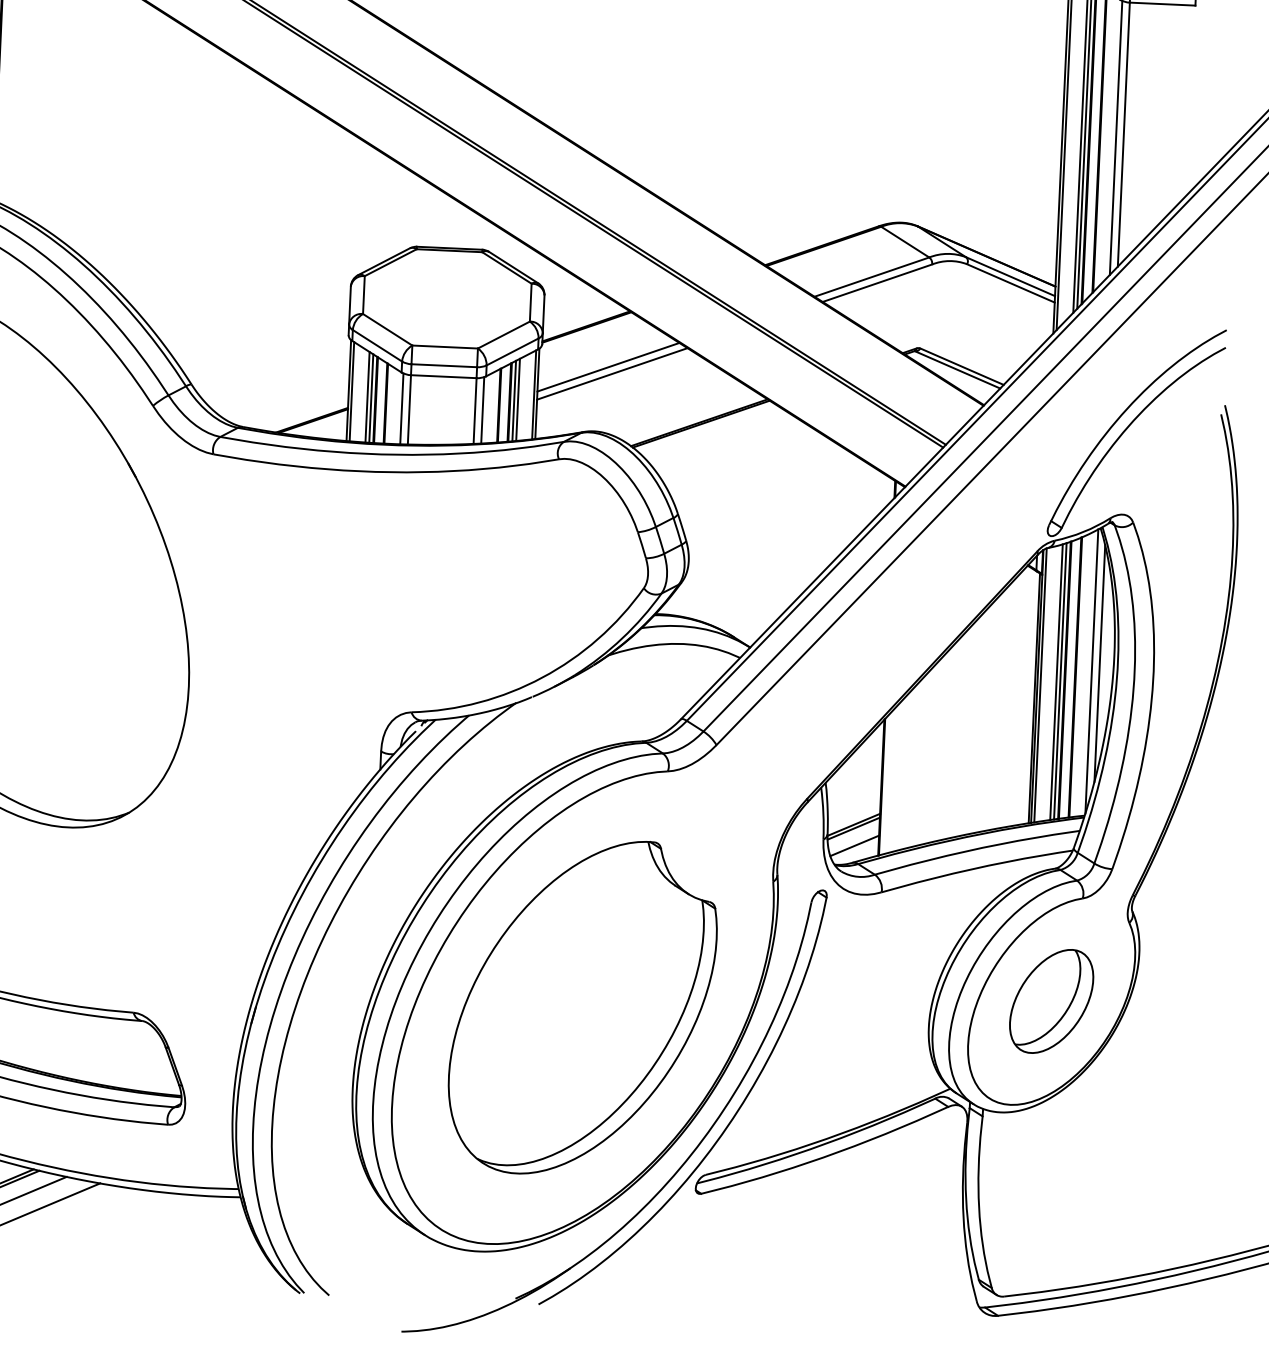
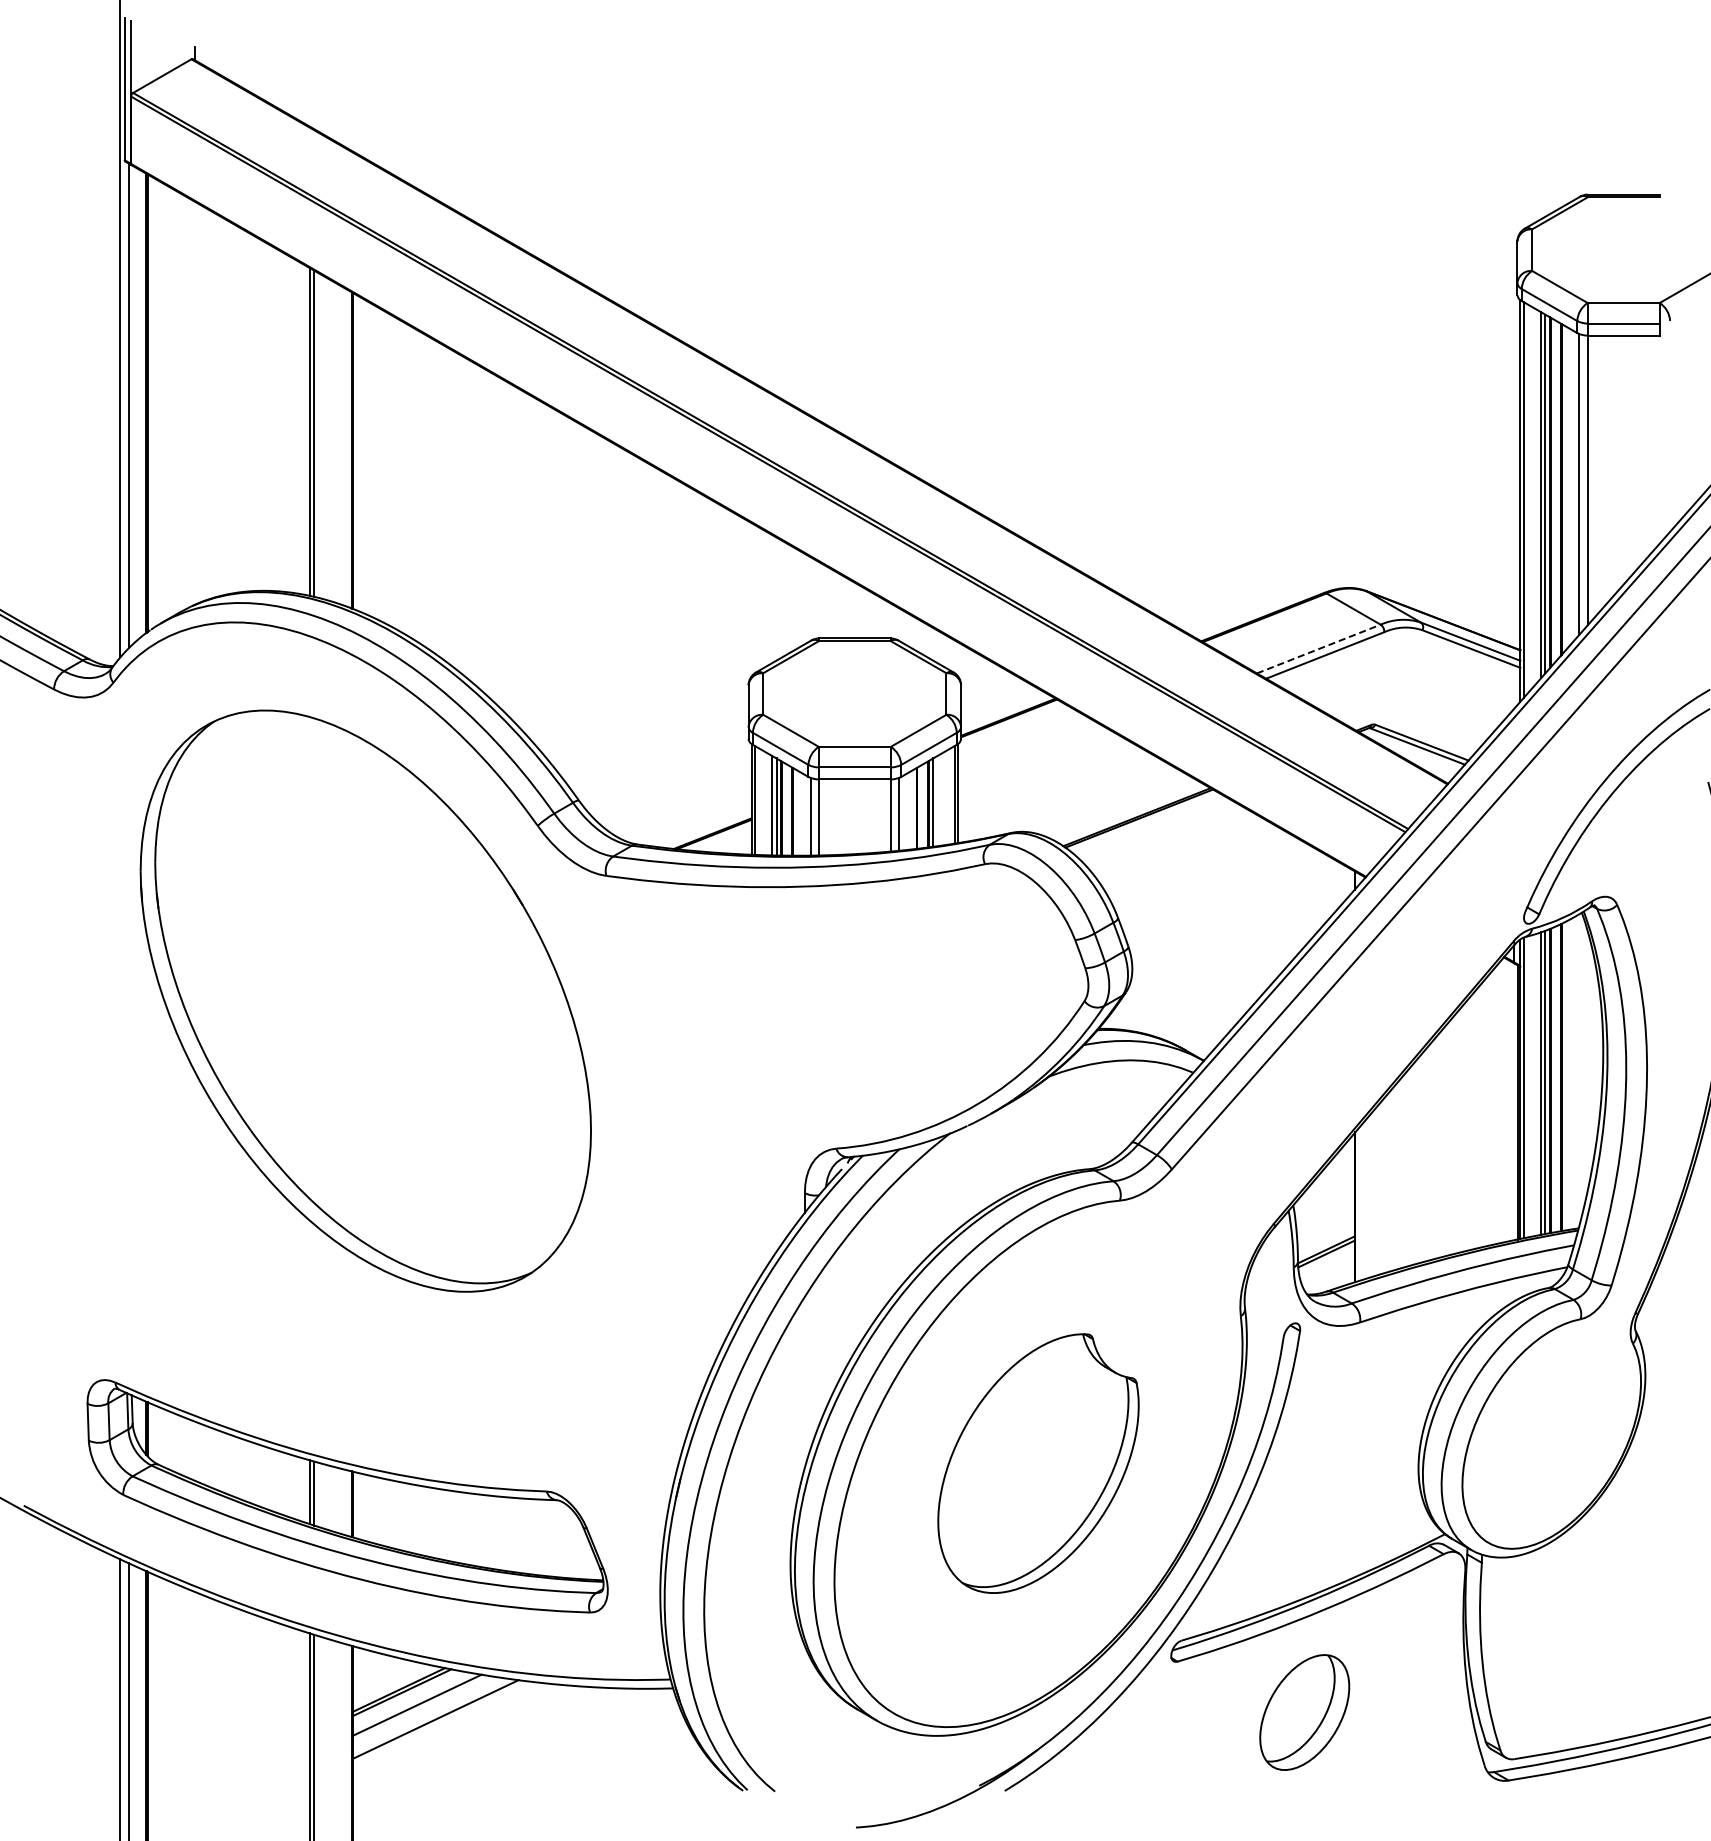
line: (871, 277) -> (1318, 649), solid -> dashed
line: (608, 366) -> (1034, 760), removed
line: (612, 373) -> (1039, 767), removed
line: (518, 400) -> (937, 801), removed
line: (1099, 663) -> (1587, 1060), removed
line: (1091, 670) -> (1579, 1069), removed
line: (854, 845) -> (1328, 1272), removed
part: (1051, 1001) -> (1304, 1712), moved
part: (582, 1007) -> (1038, 1463), size x0.7

